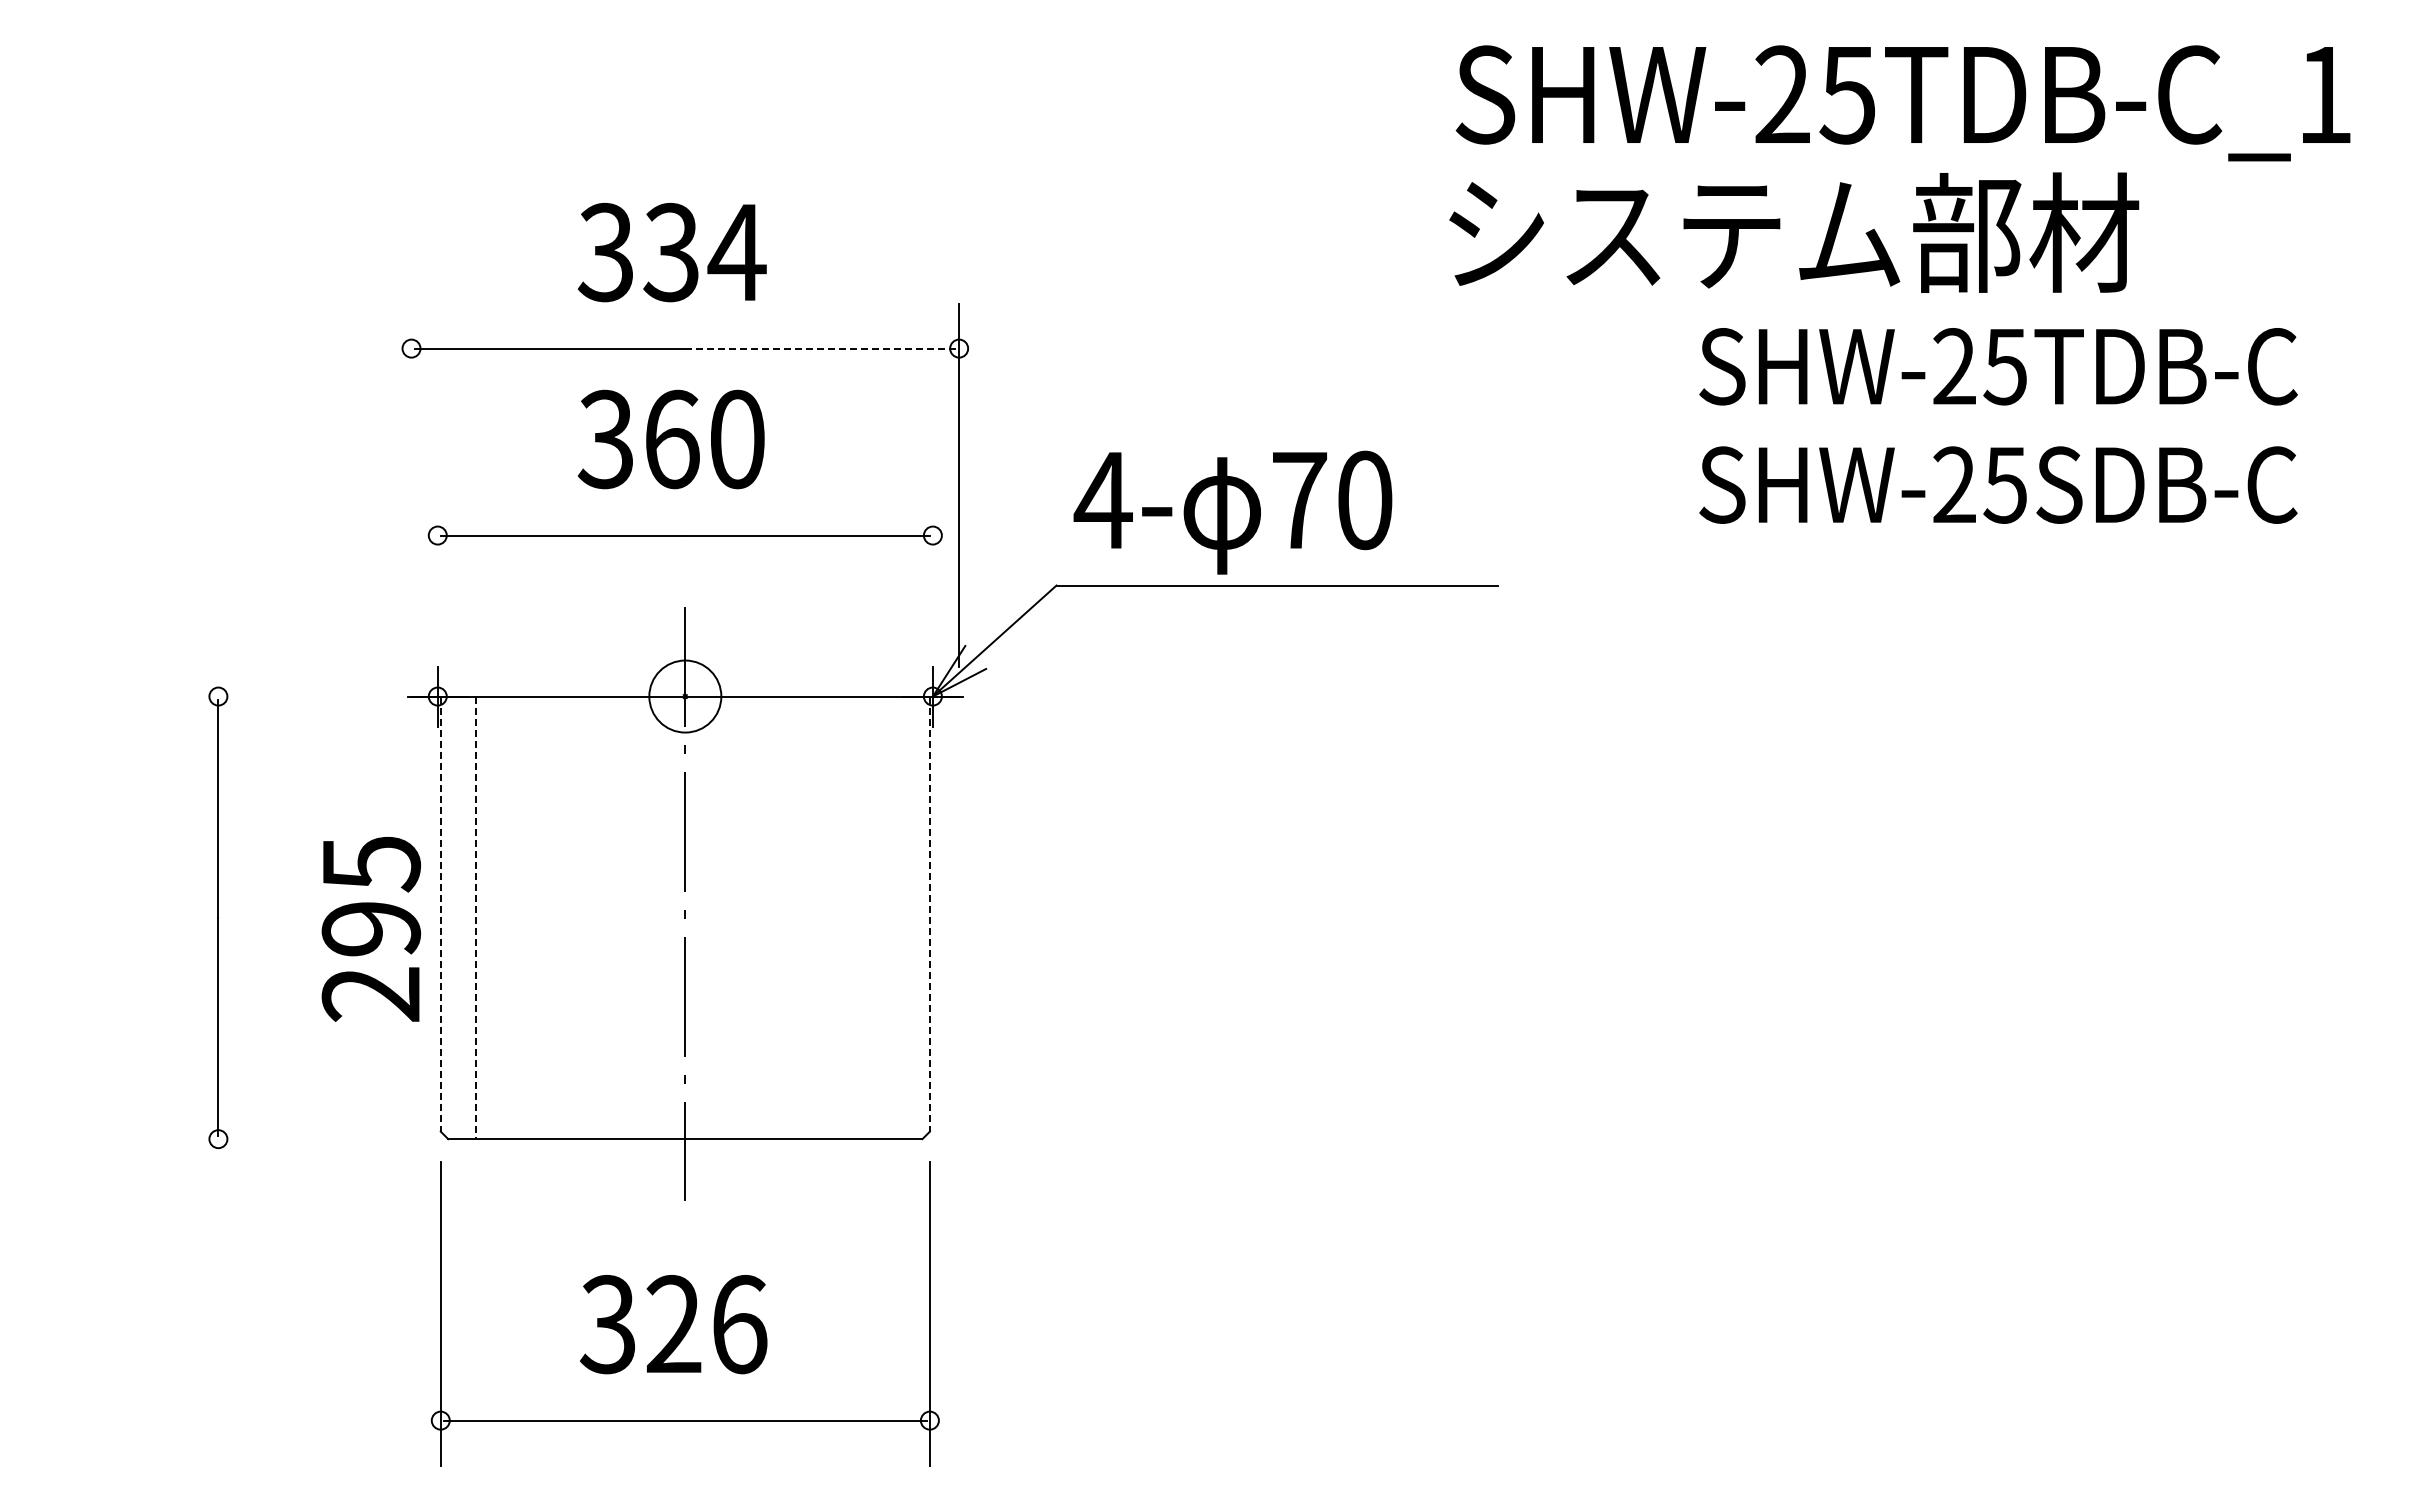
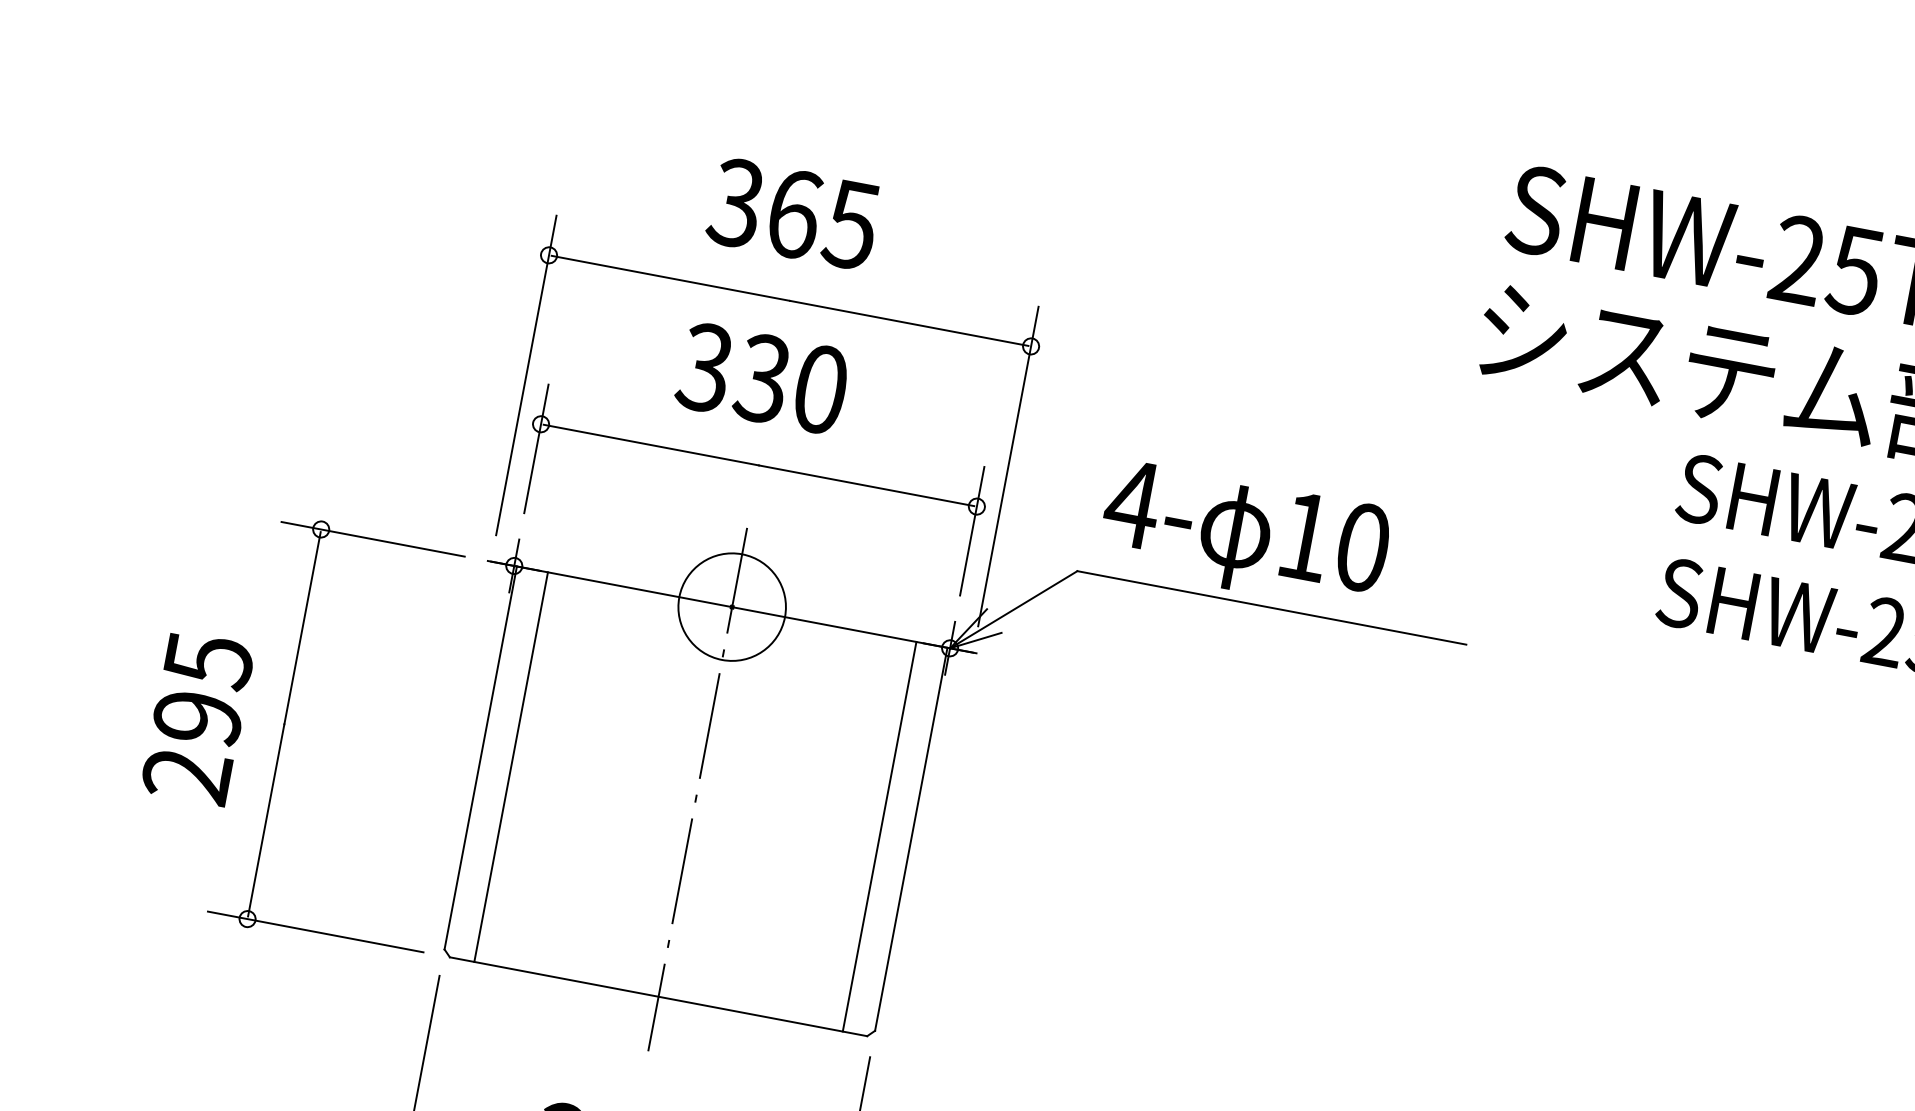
text: (704, 252) -> (822, 219), 334 -> 365
line: (820, 348) -> (909, 323), dashed -> solid
text: (671, 439) -> (762, 378), 360 -> 330
line: (411, 484) -> (526, 374), added
text: (1300, 500) -> (1306, 536), 70 -> 10
line: (437, 563) -> (536, 448), added
line: (932, 563) -> (971, 531), added
line: (277, 696) -> (373, 539), added
circle: (685, 696) -> (732, 607), size x1.67
line: (440, 914) -> (480, 758), dashed -> solid
line: (929, 914) -> (910, 839), dashed -> solid
line: (894, 917) -> (879, 836), added
line: (476, 918) -> (511, 767), dashed -> solid
text: (370, 929) -> (197, 718), moved
line: (295, 1139) -> (315, 932), added

